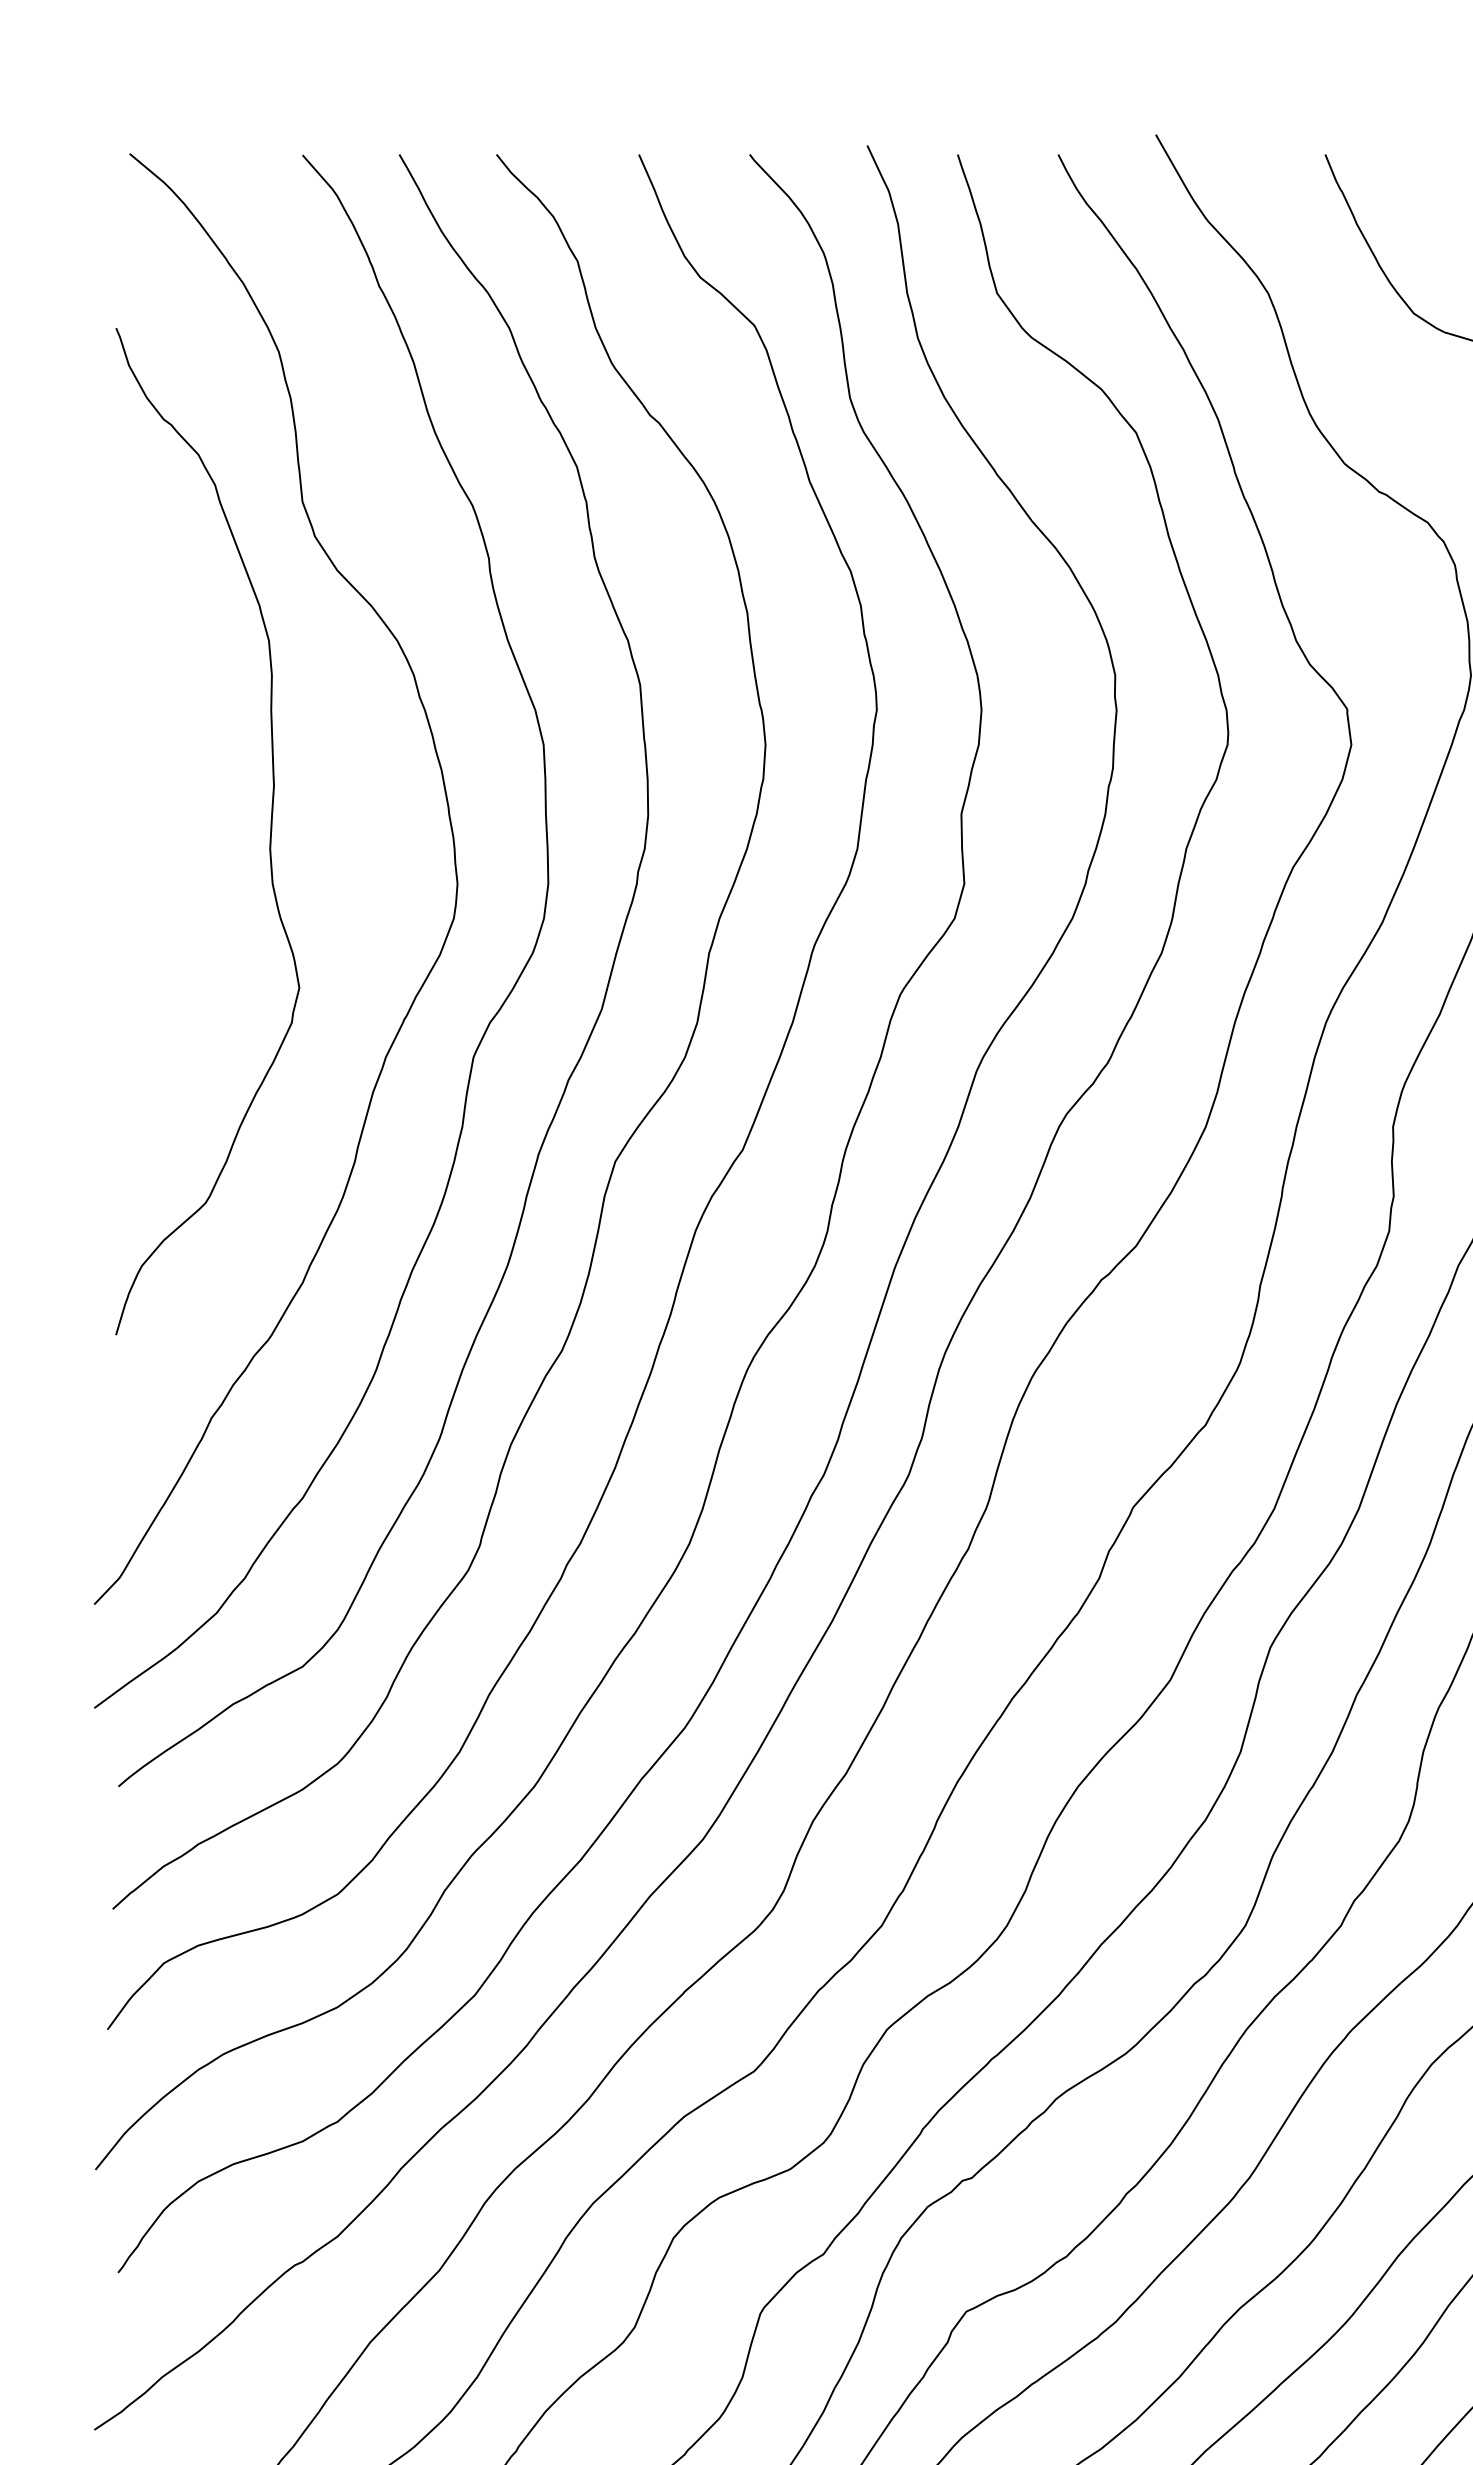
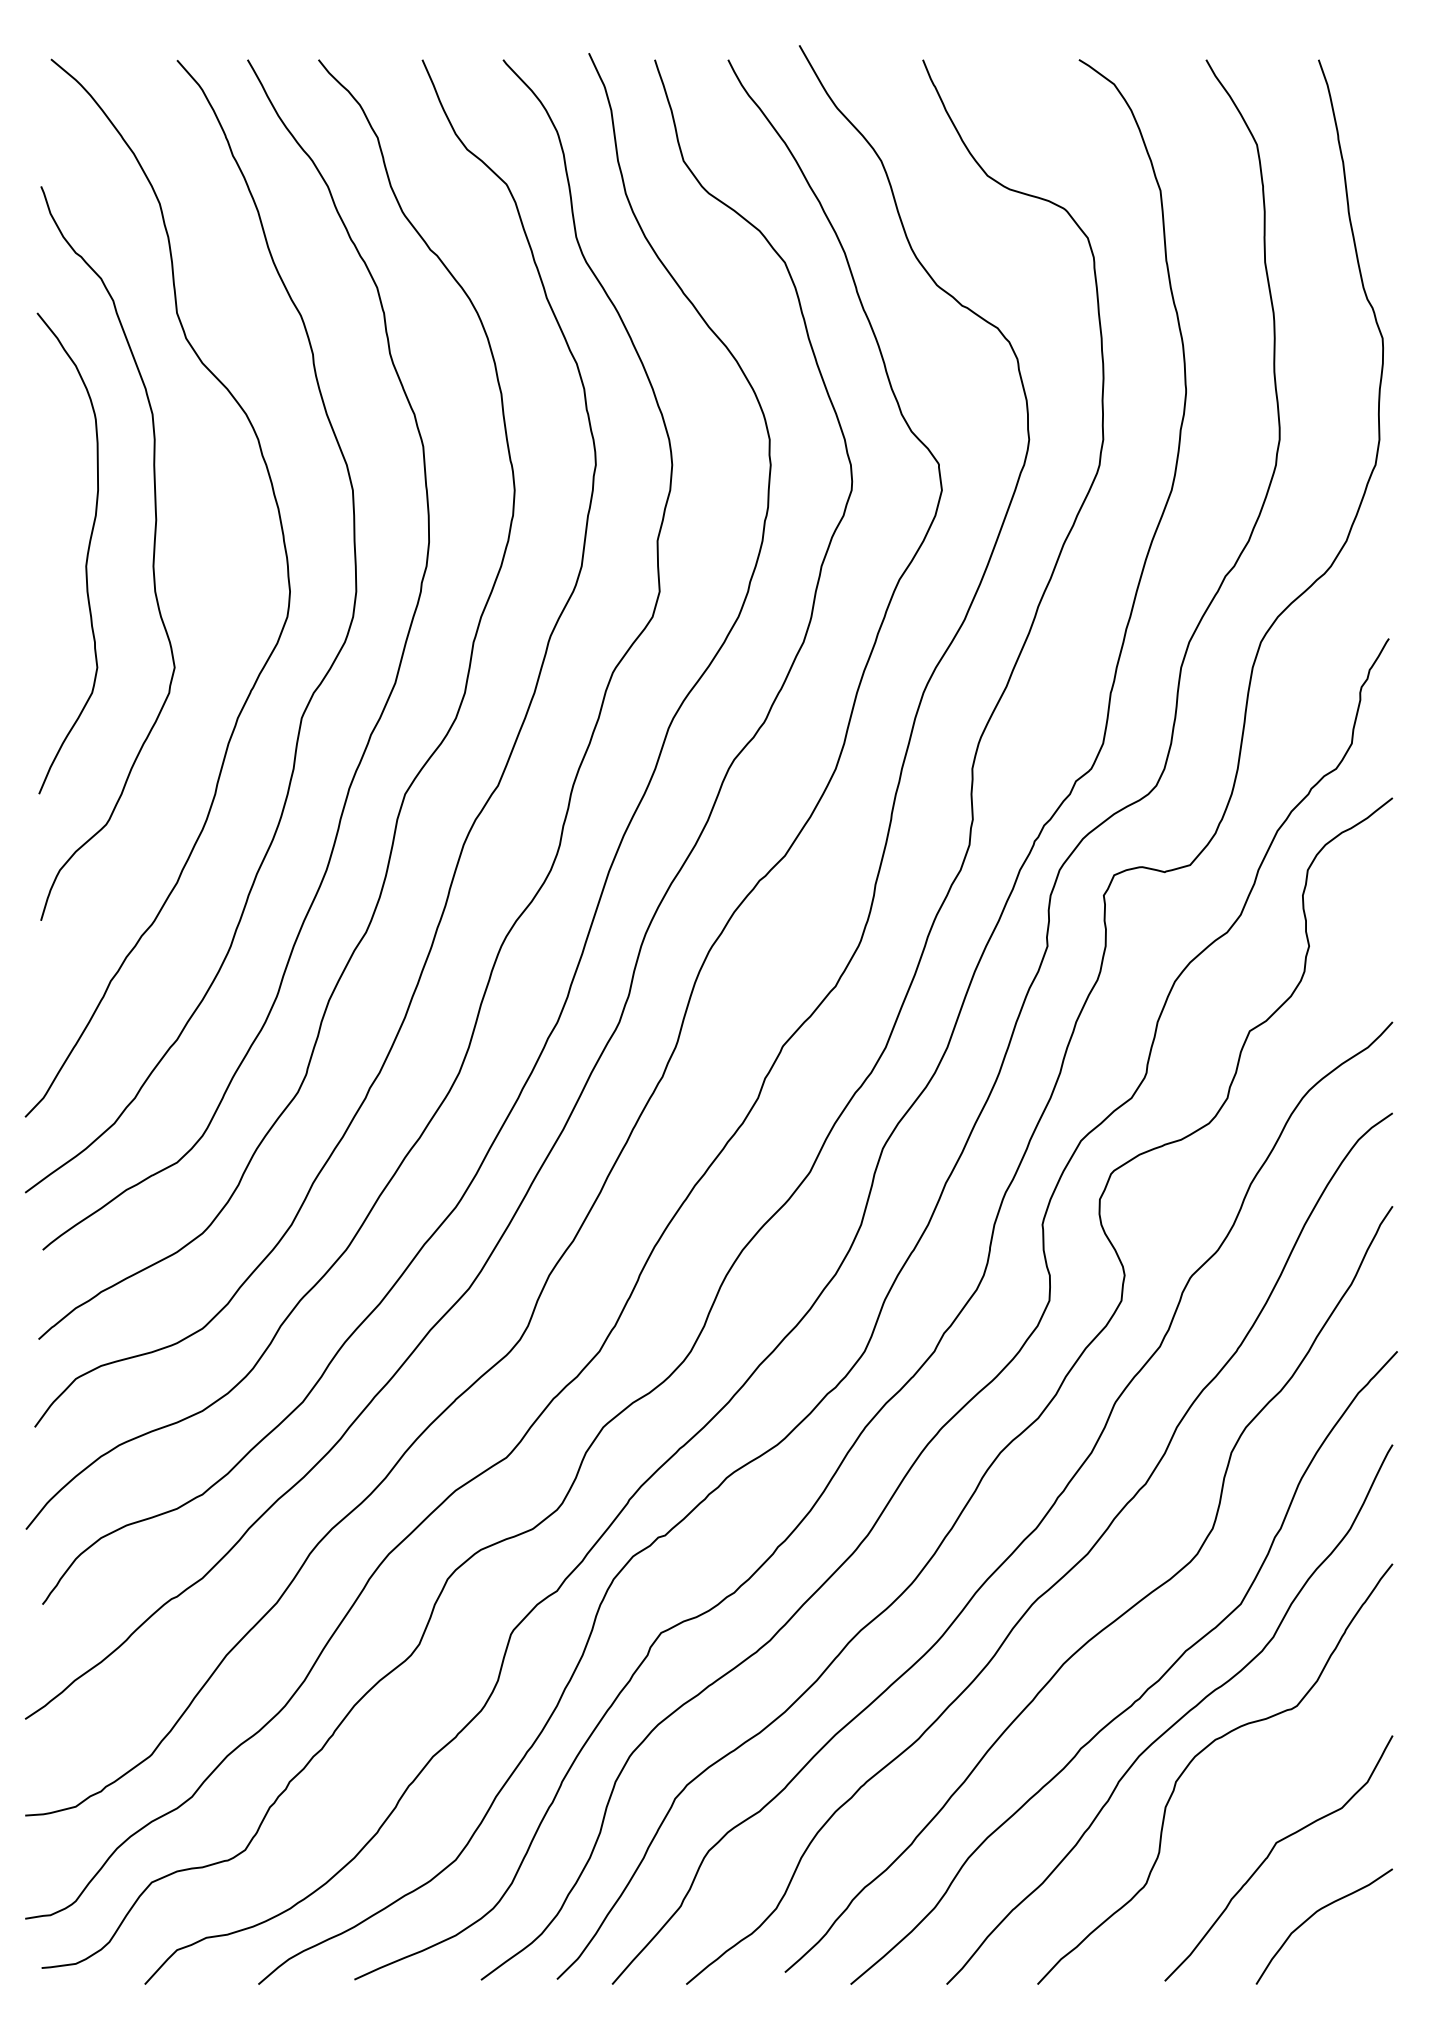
curve: (178, 832) -> (86, 554), added

